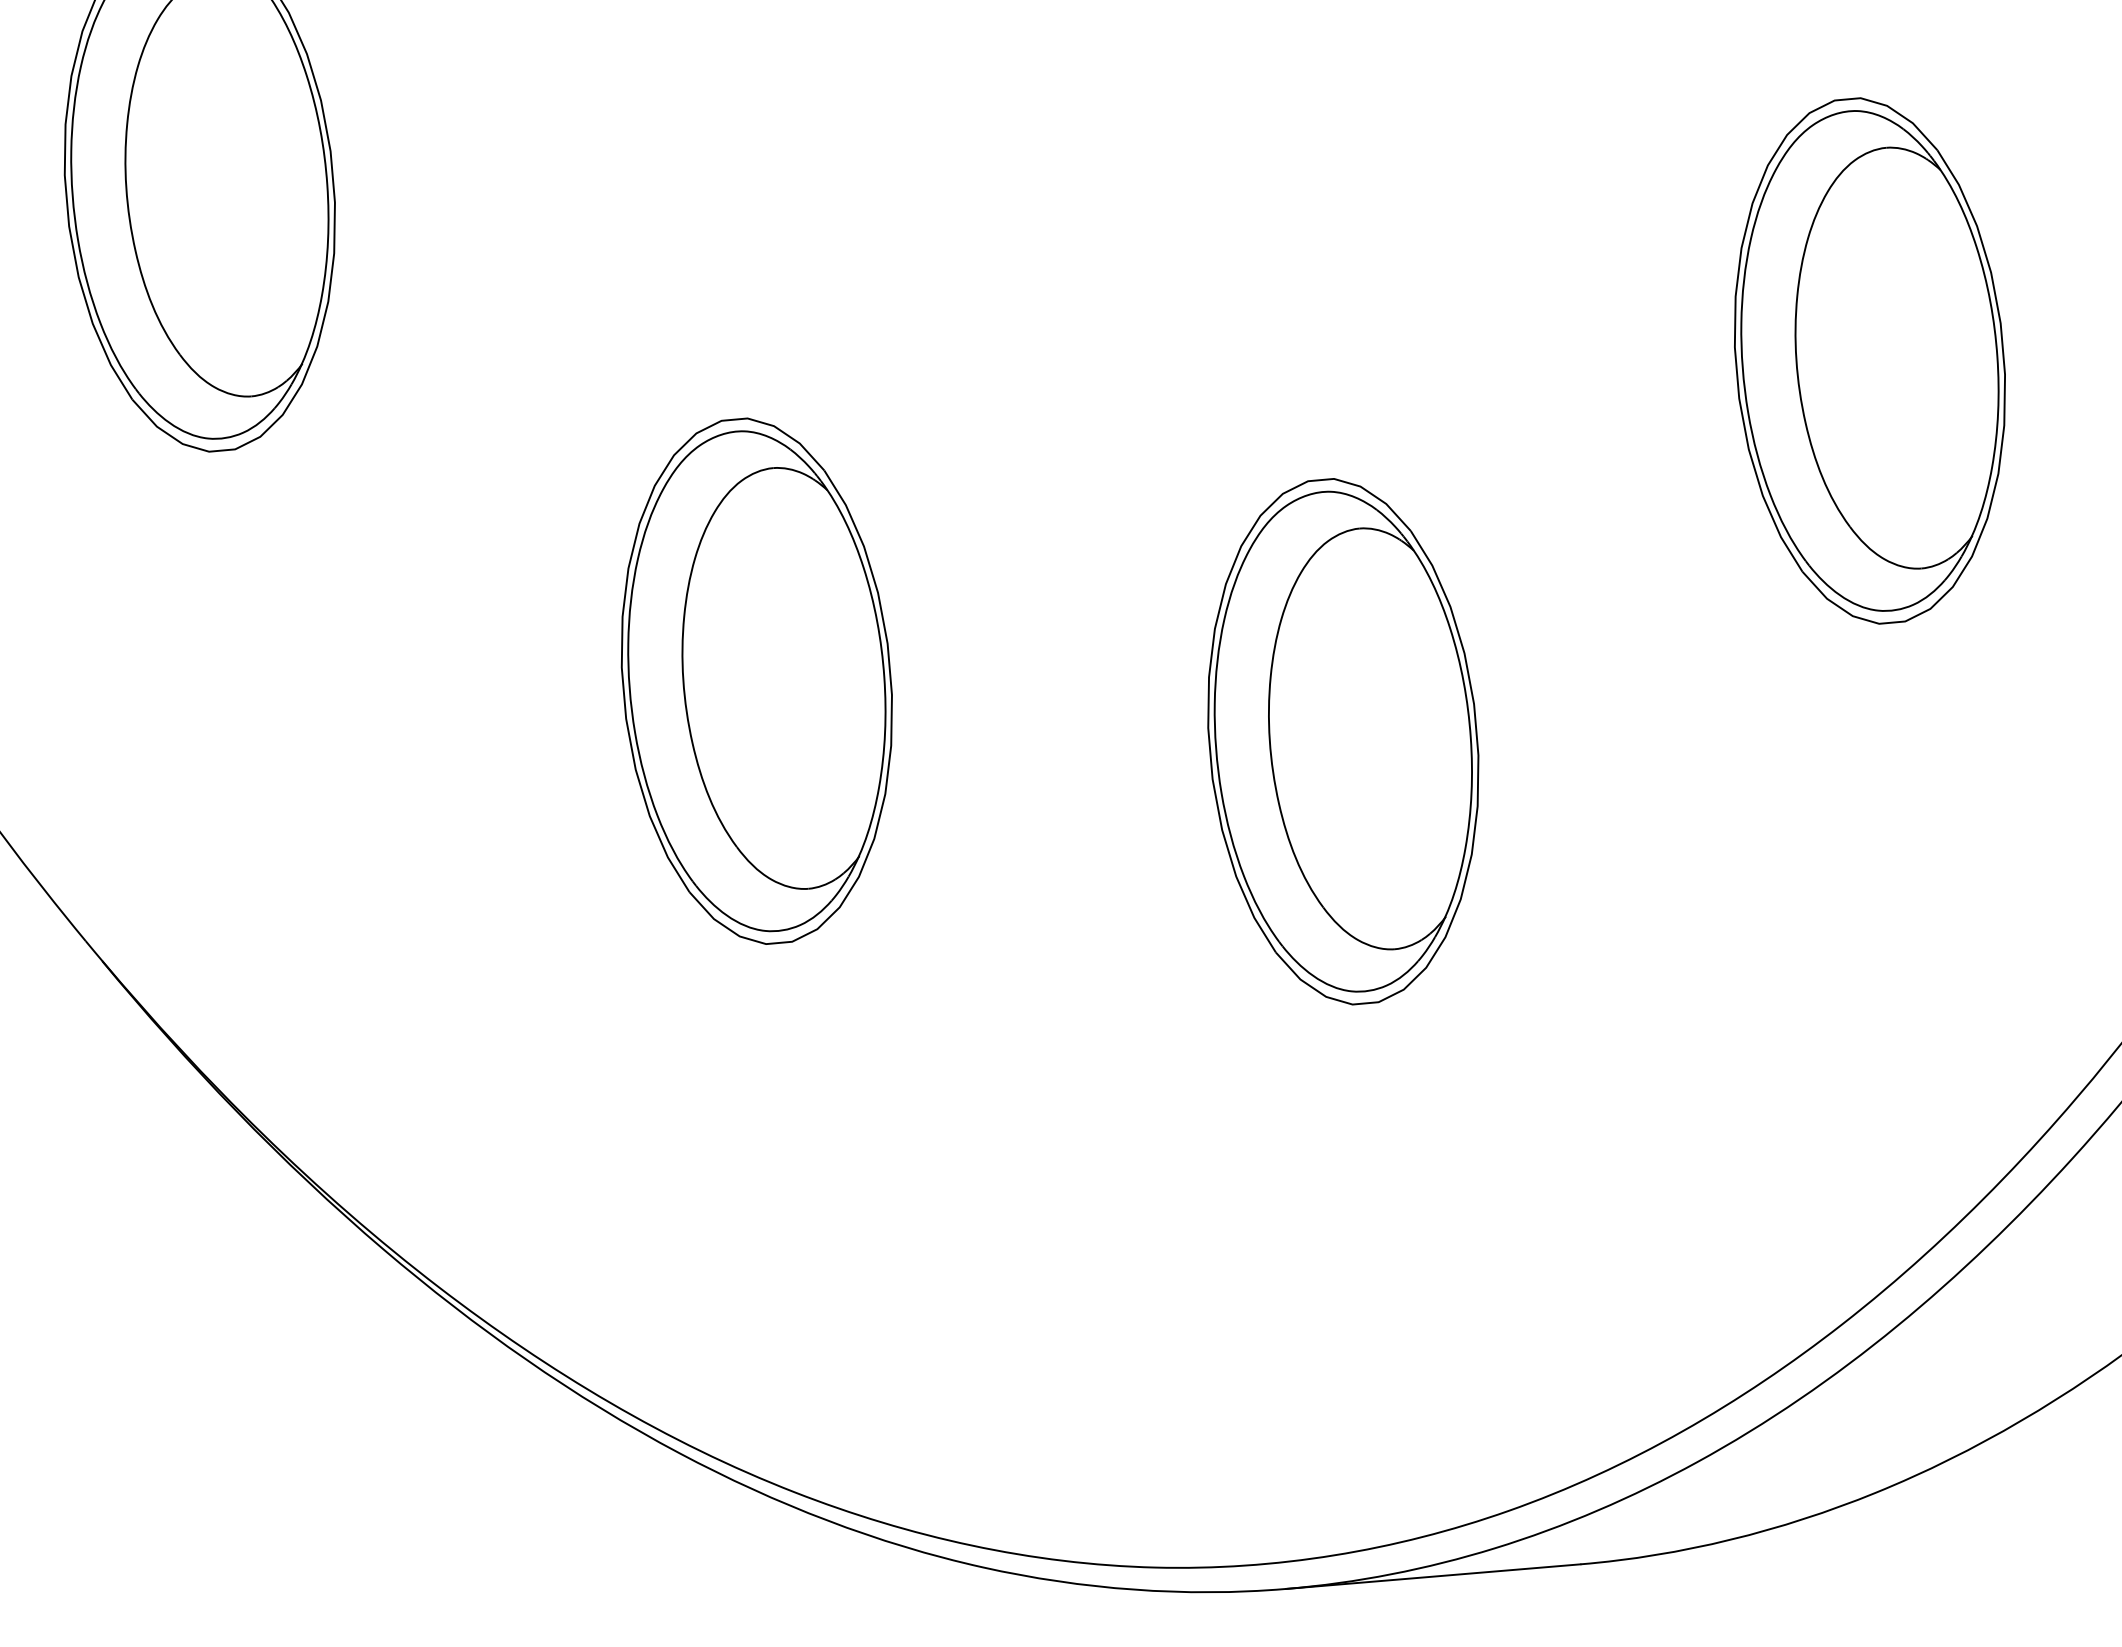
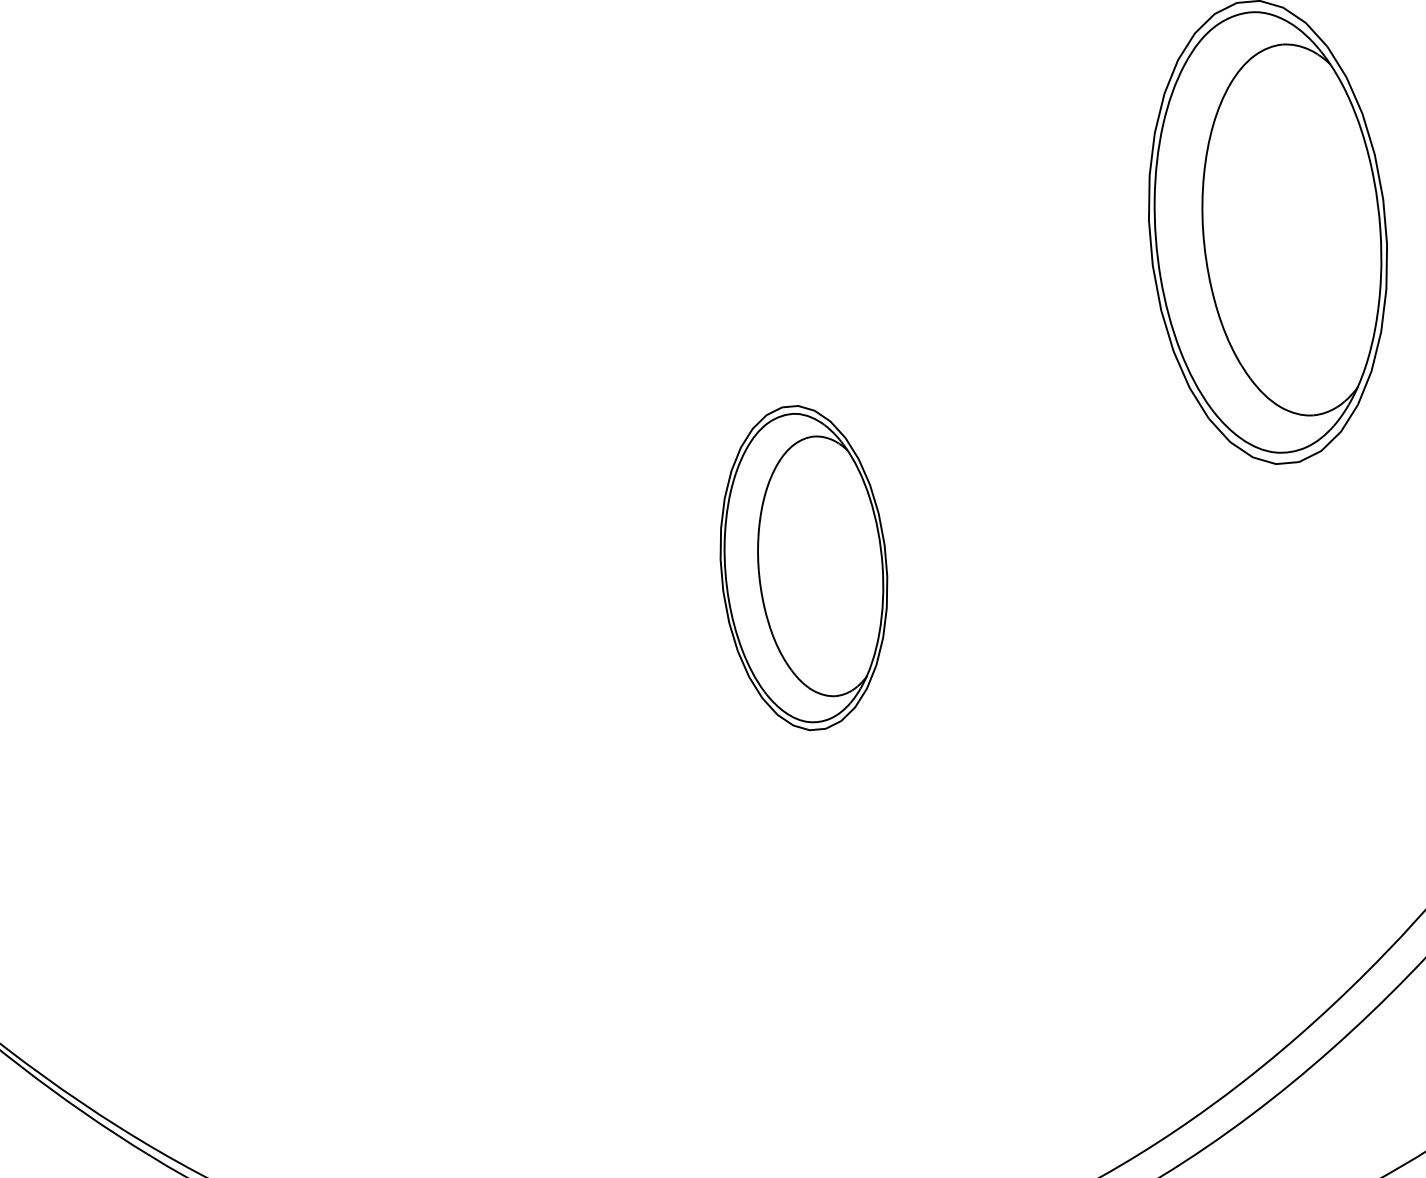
part: (756, 680) -> (286, 514), removed
part: (1343, 741) -> (804, 567), size x0.7

